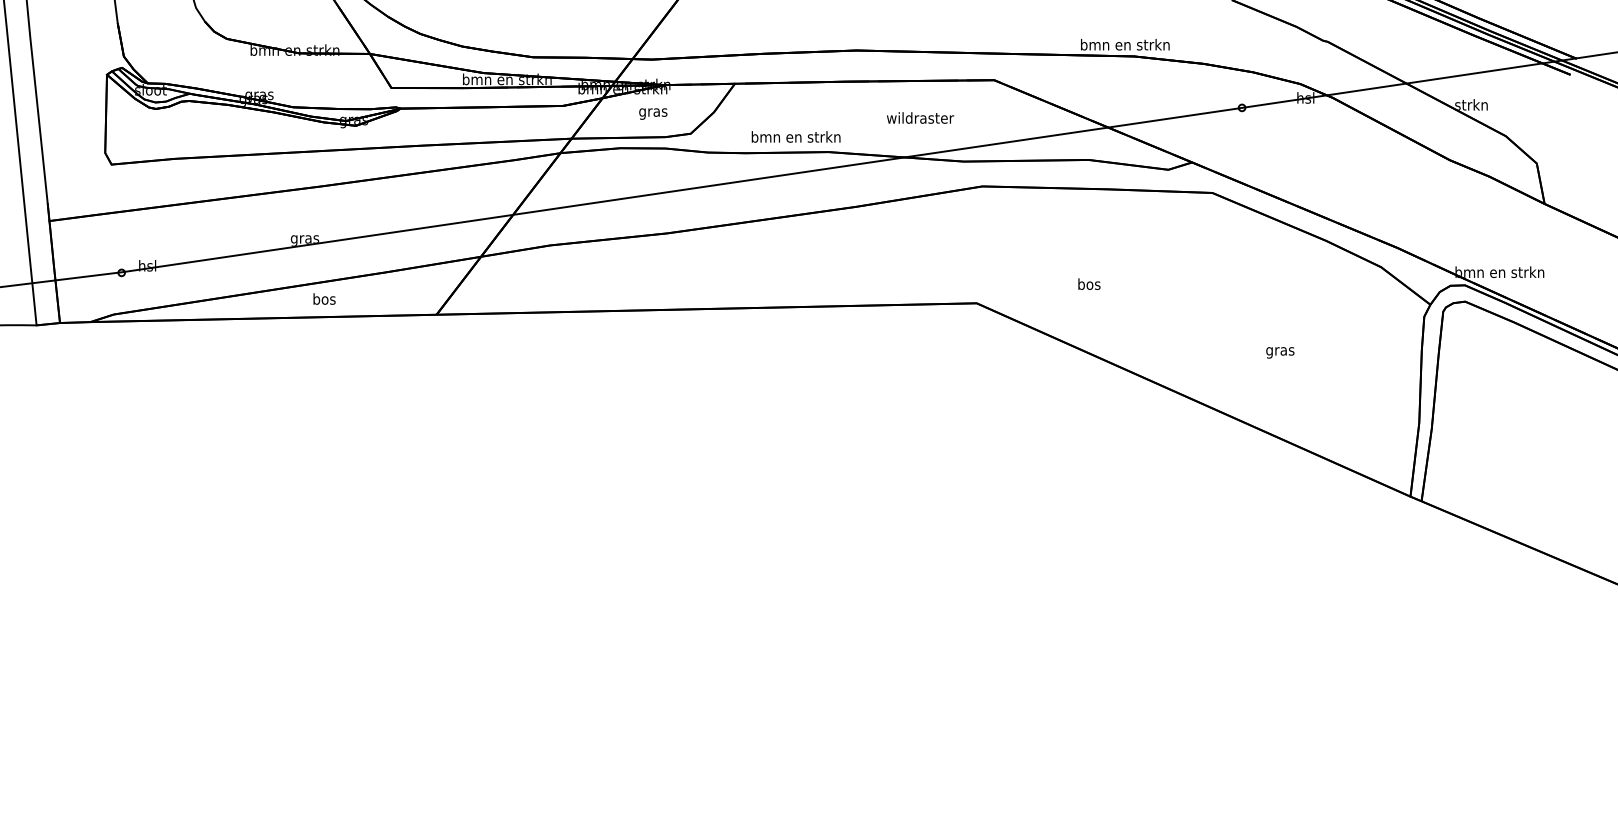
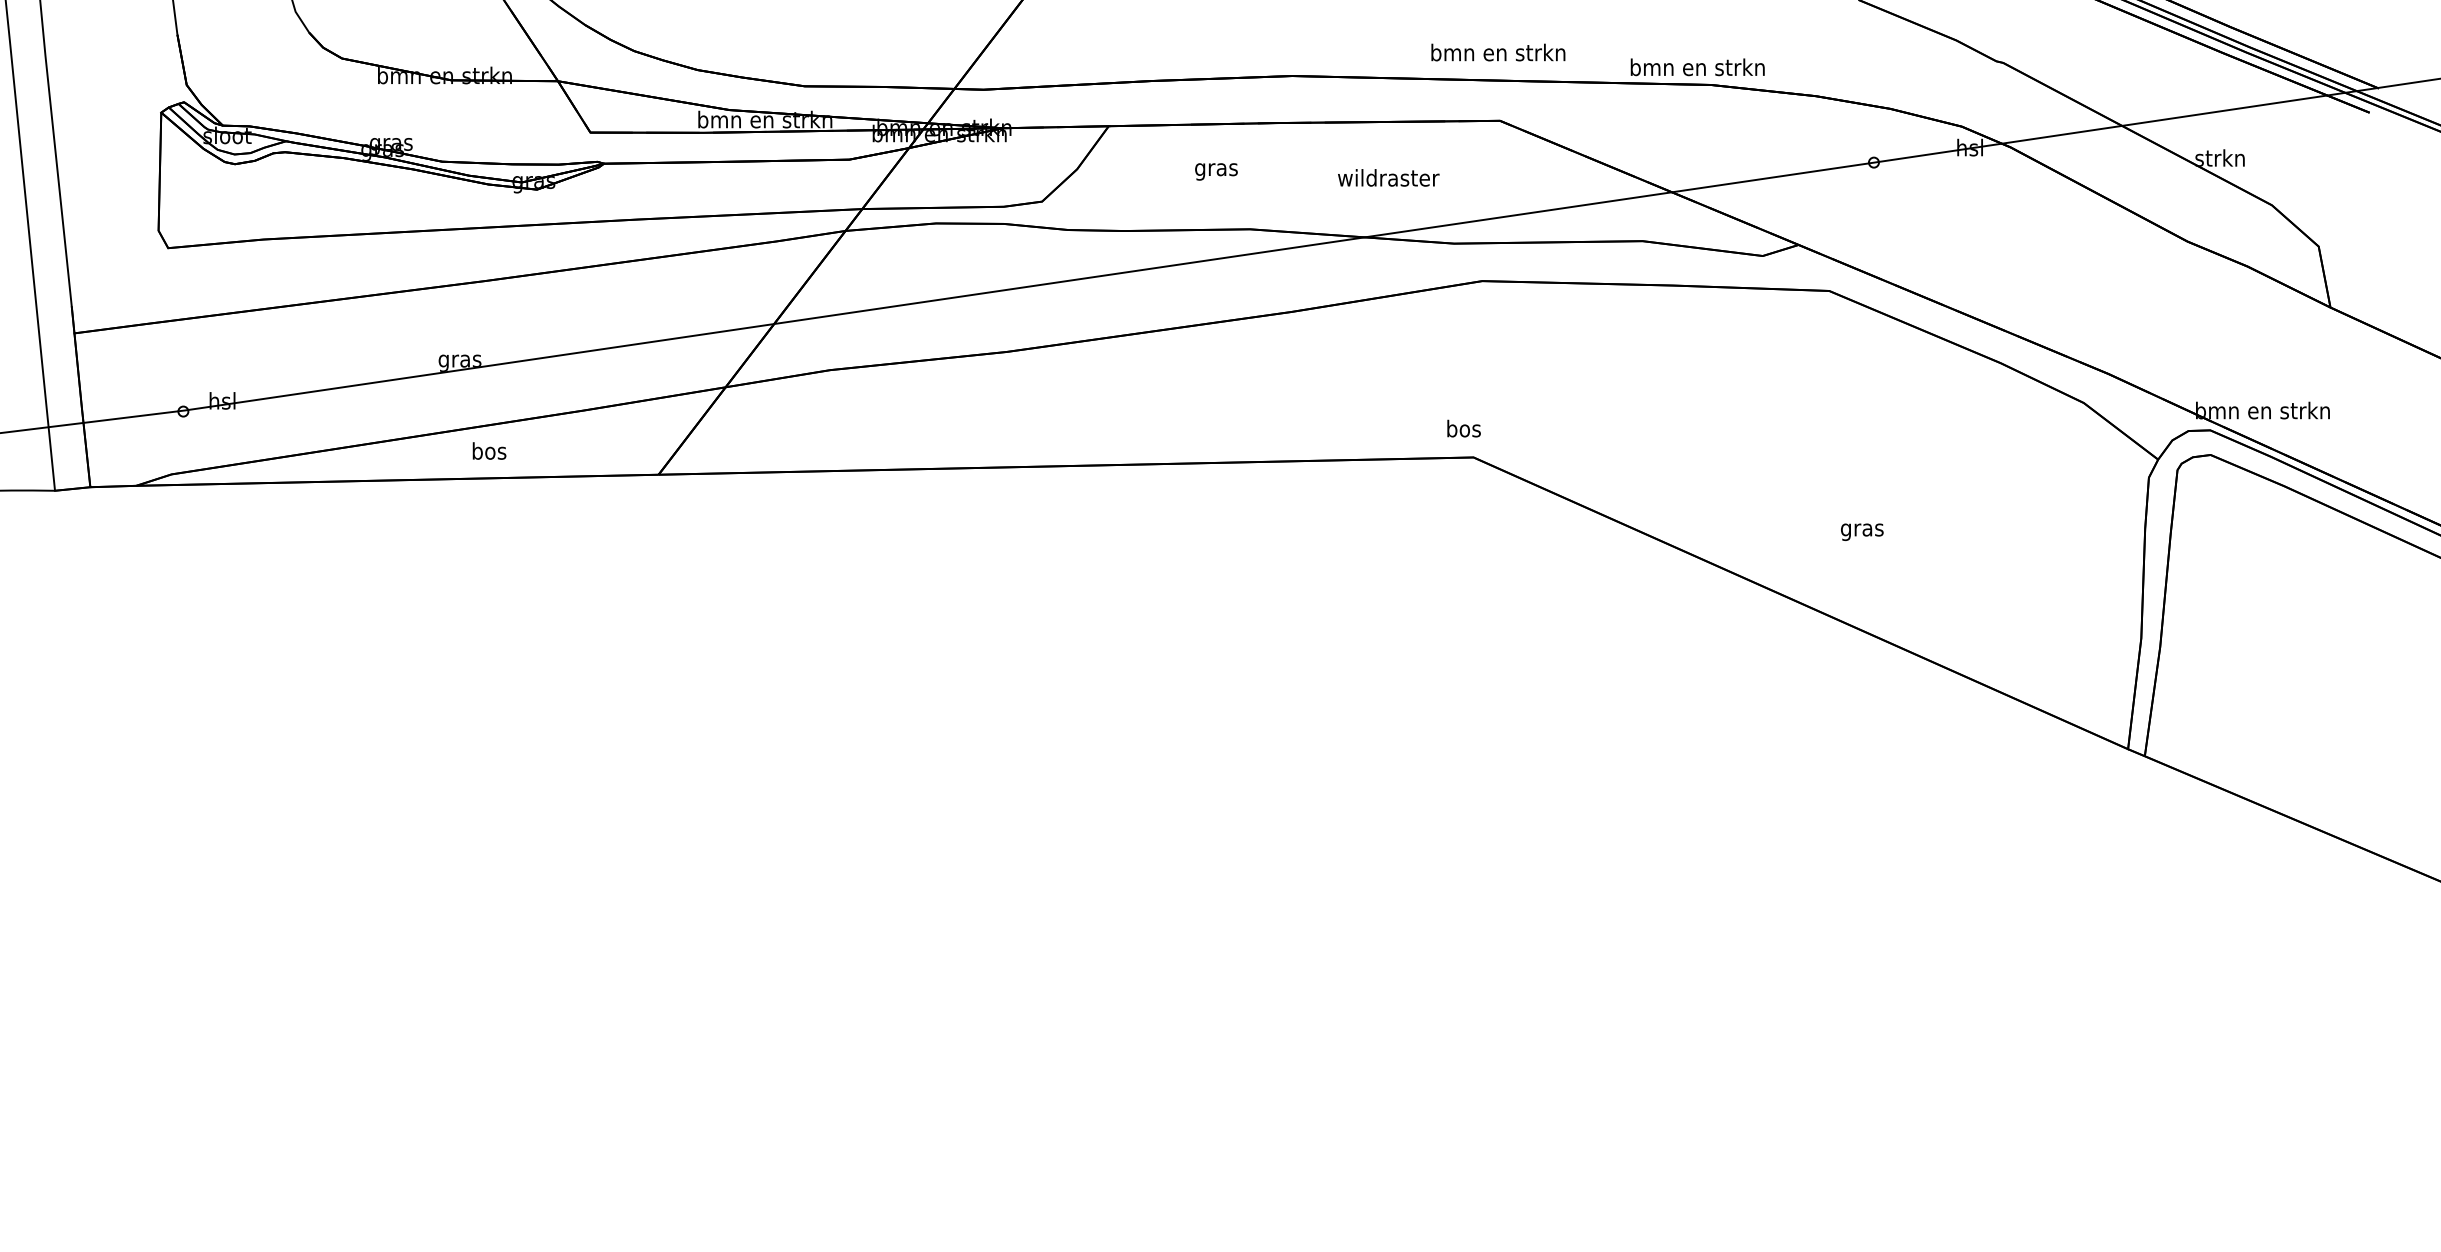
text: (653, 113) -> (1216, 171), moved
text: (795, 136) -> (1497, 51), moved
text: (1089, 283) -> (1464, 427), moved
text: (1280, 352) -> (1862, 531), moved

